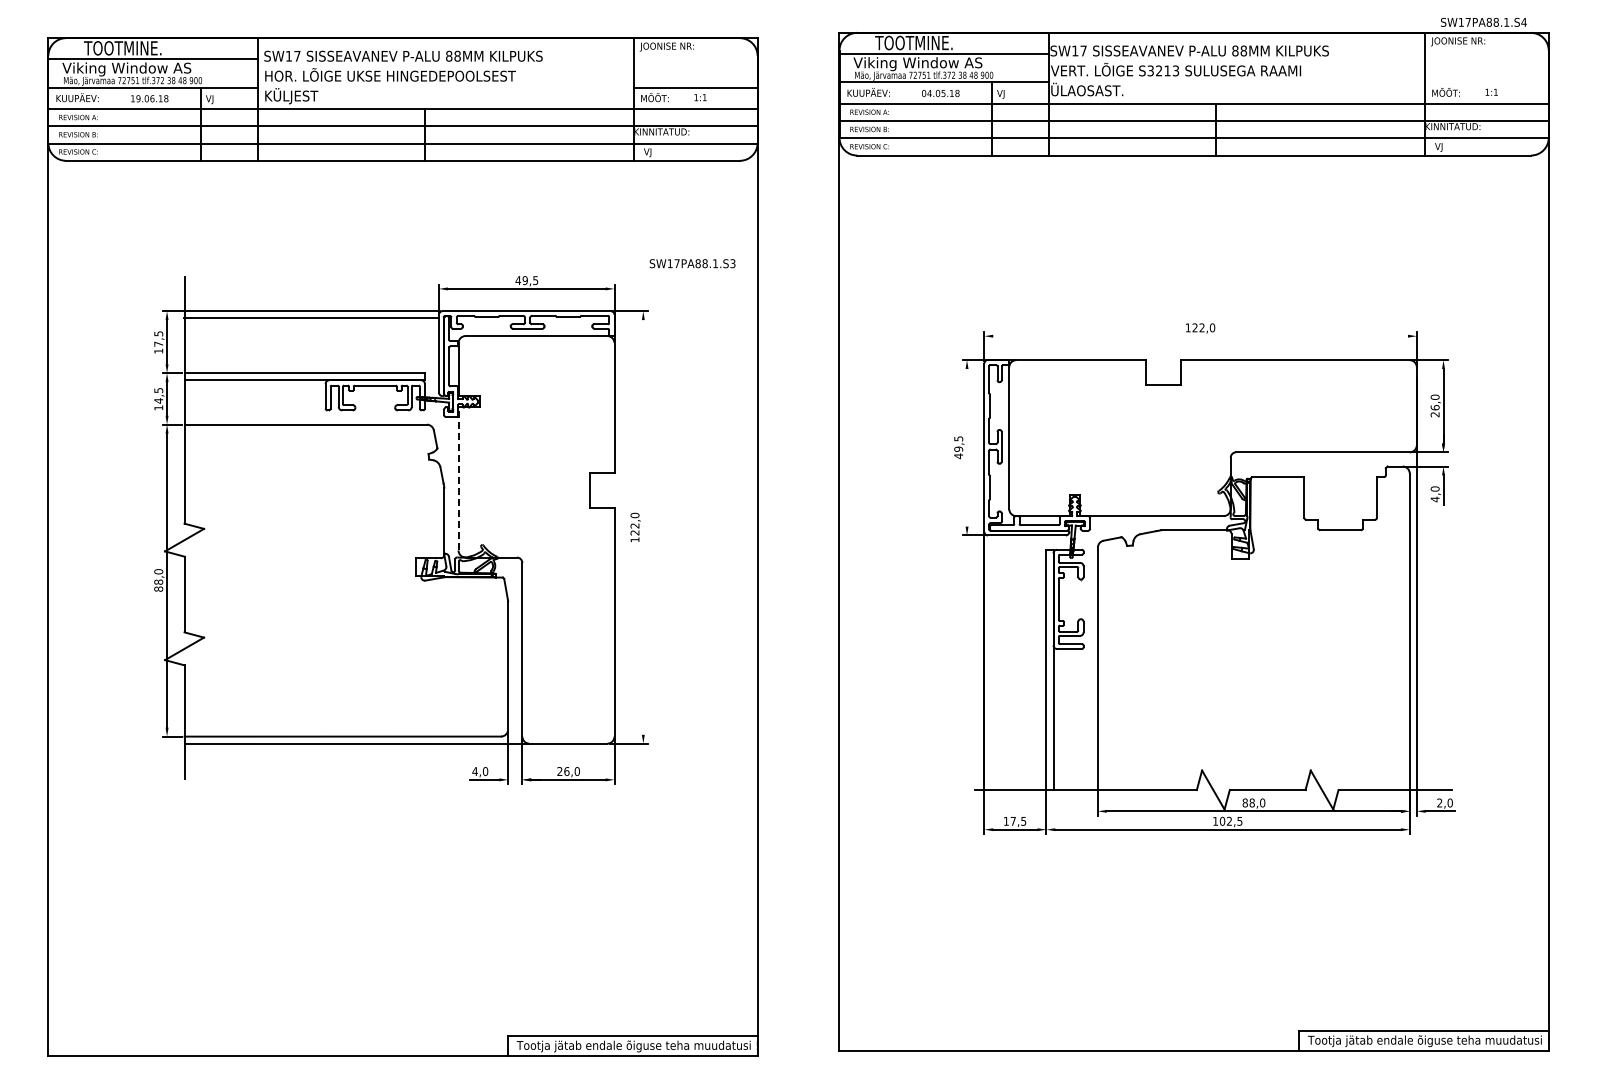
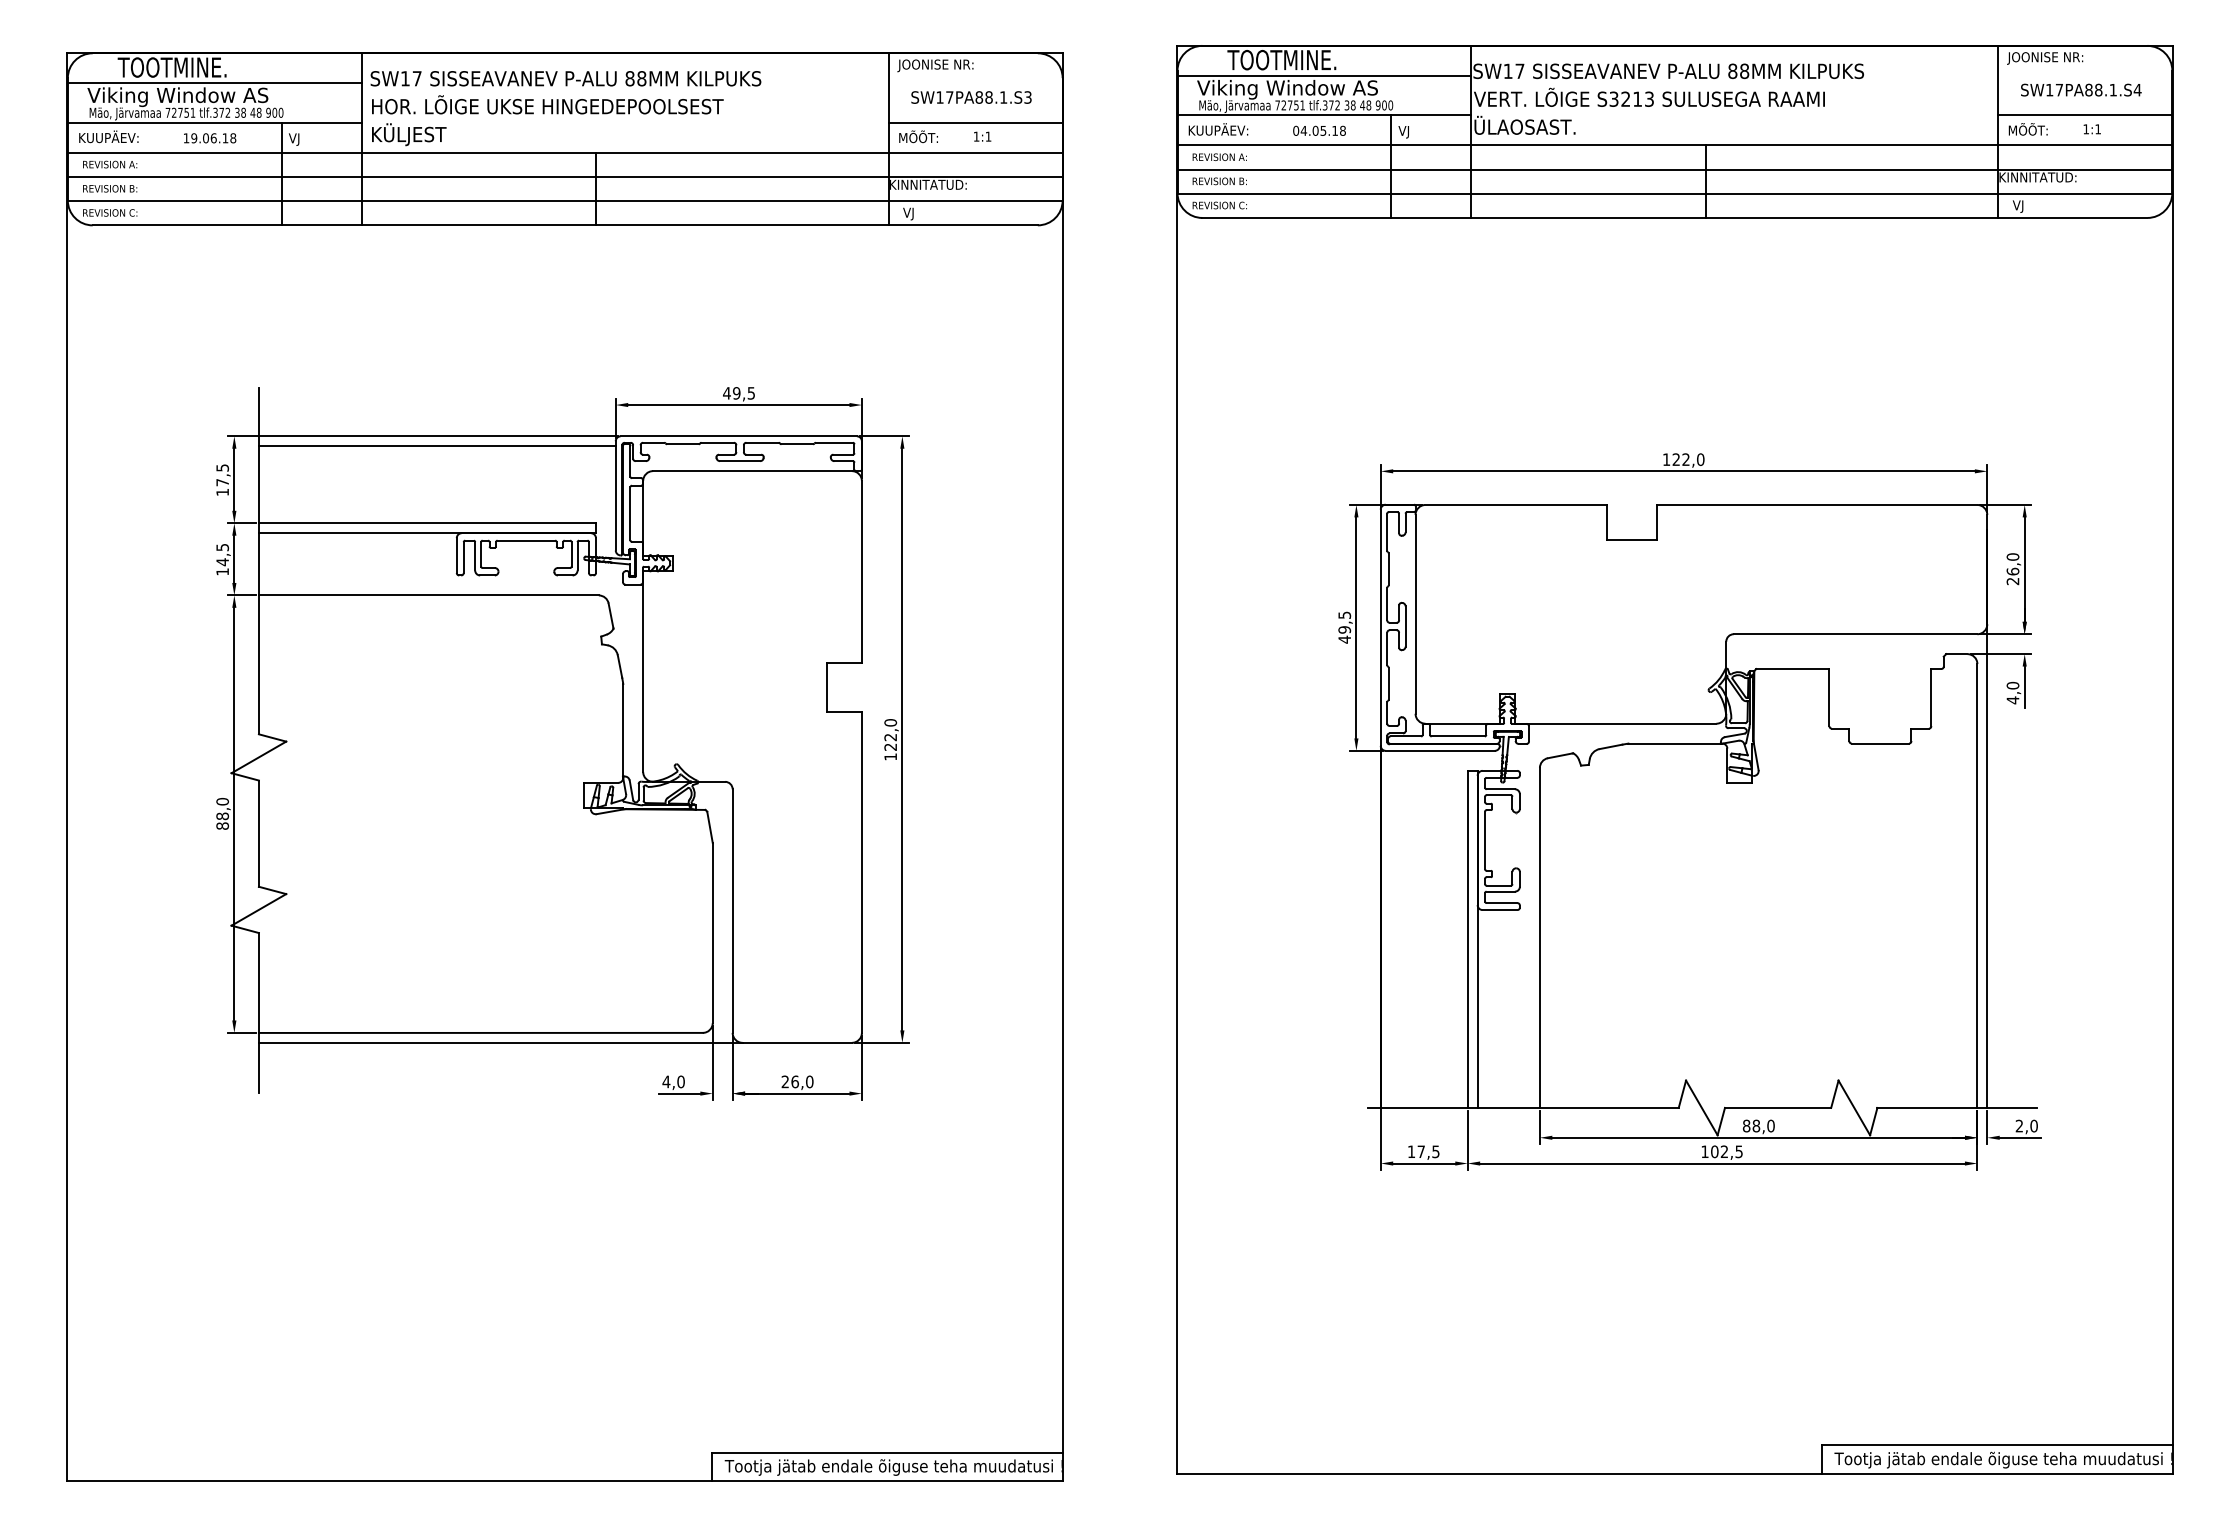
text: (1483, 21) -> (2080, 88), moved
line: (1486, 82) -> (2084, 115), added
text: (692, 263) -> (971, 97), moved
line: (1200, 336) -> (1683, 471), added
line: (967, 447) -> (1357, 627), added
line: (458, 478) -> (643, 670), dashed -> solid
line: (643, 527) -> (902, 739), added

